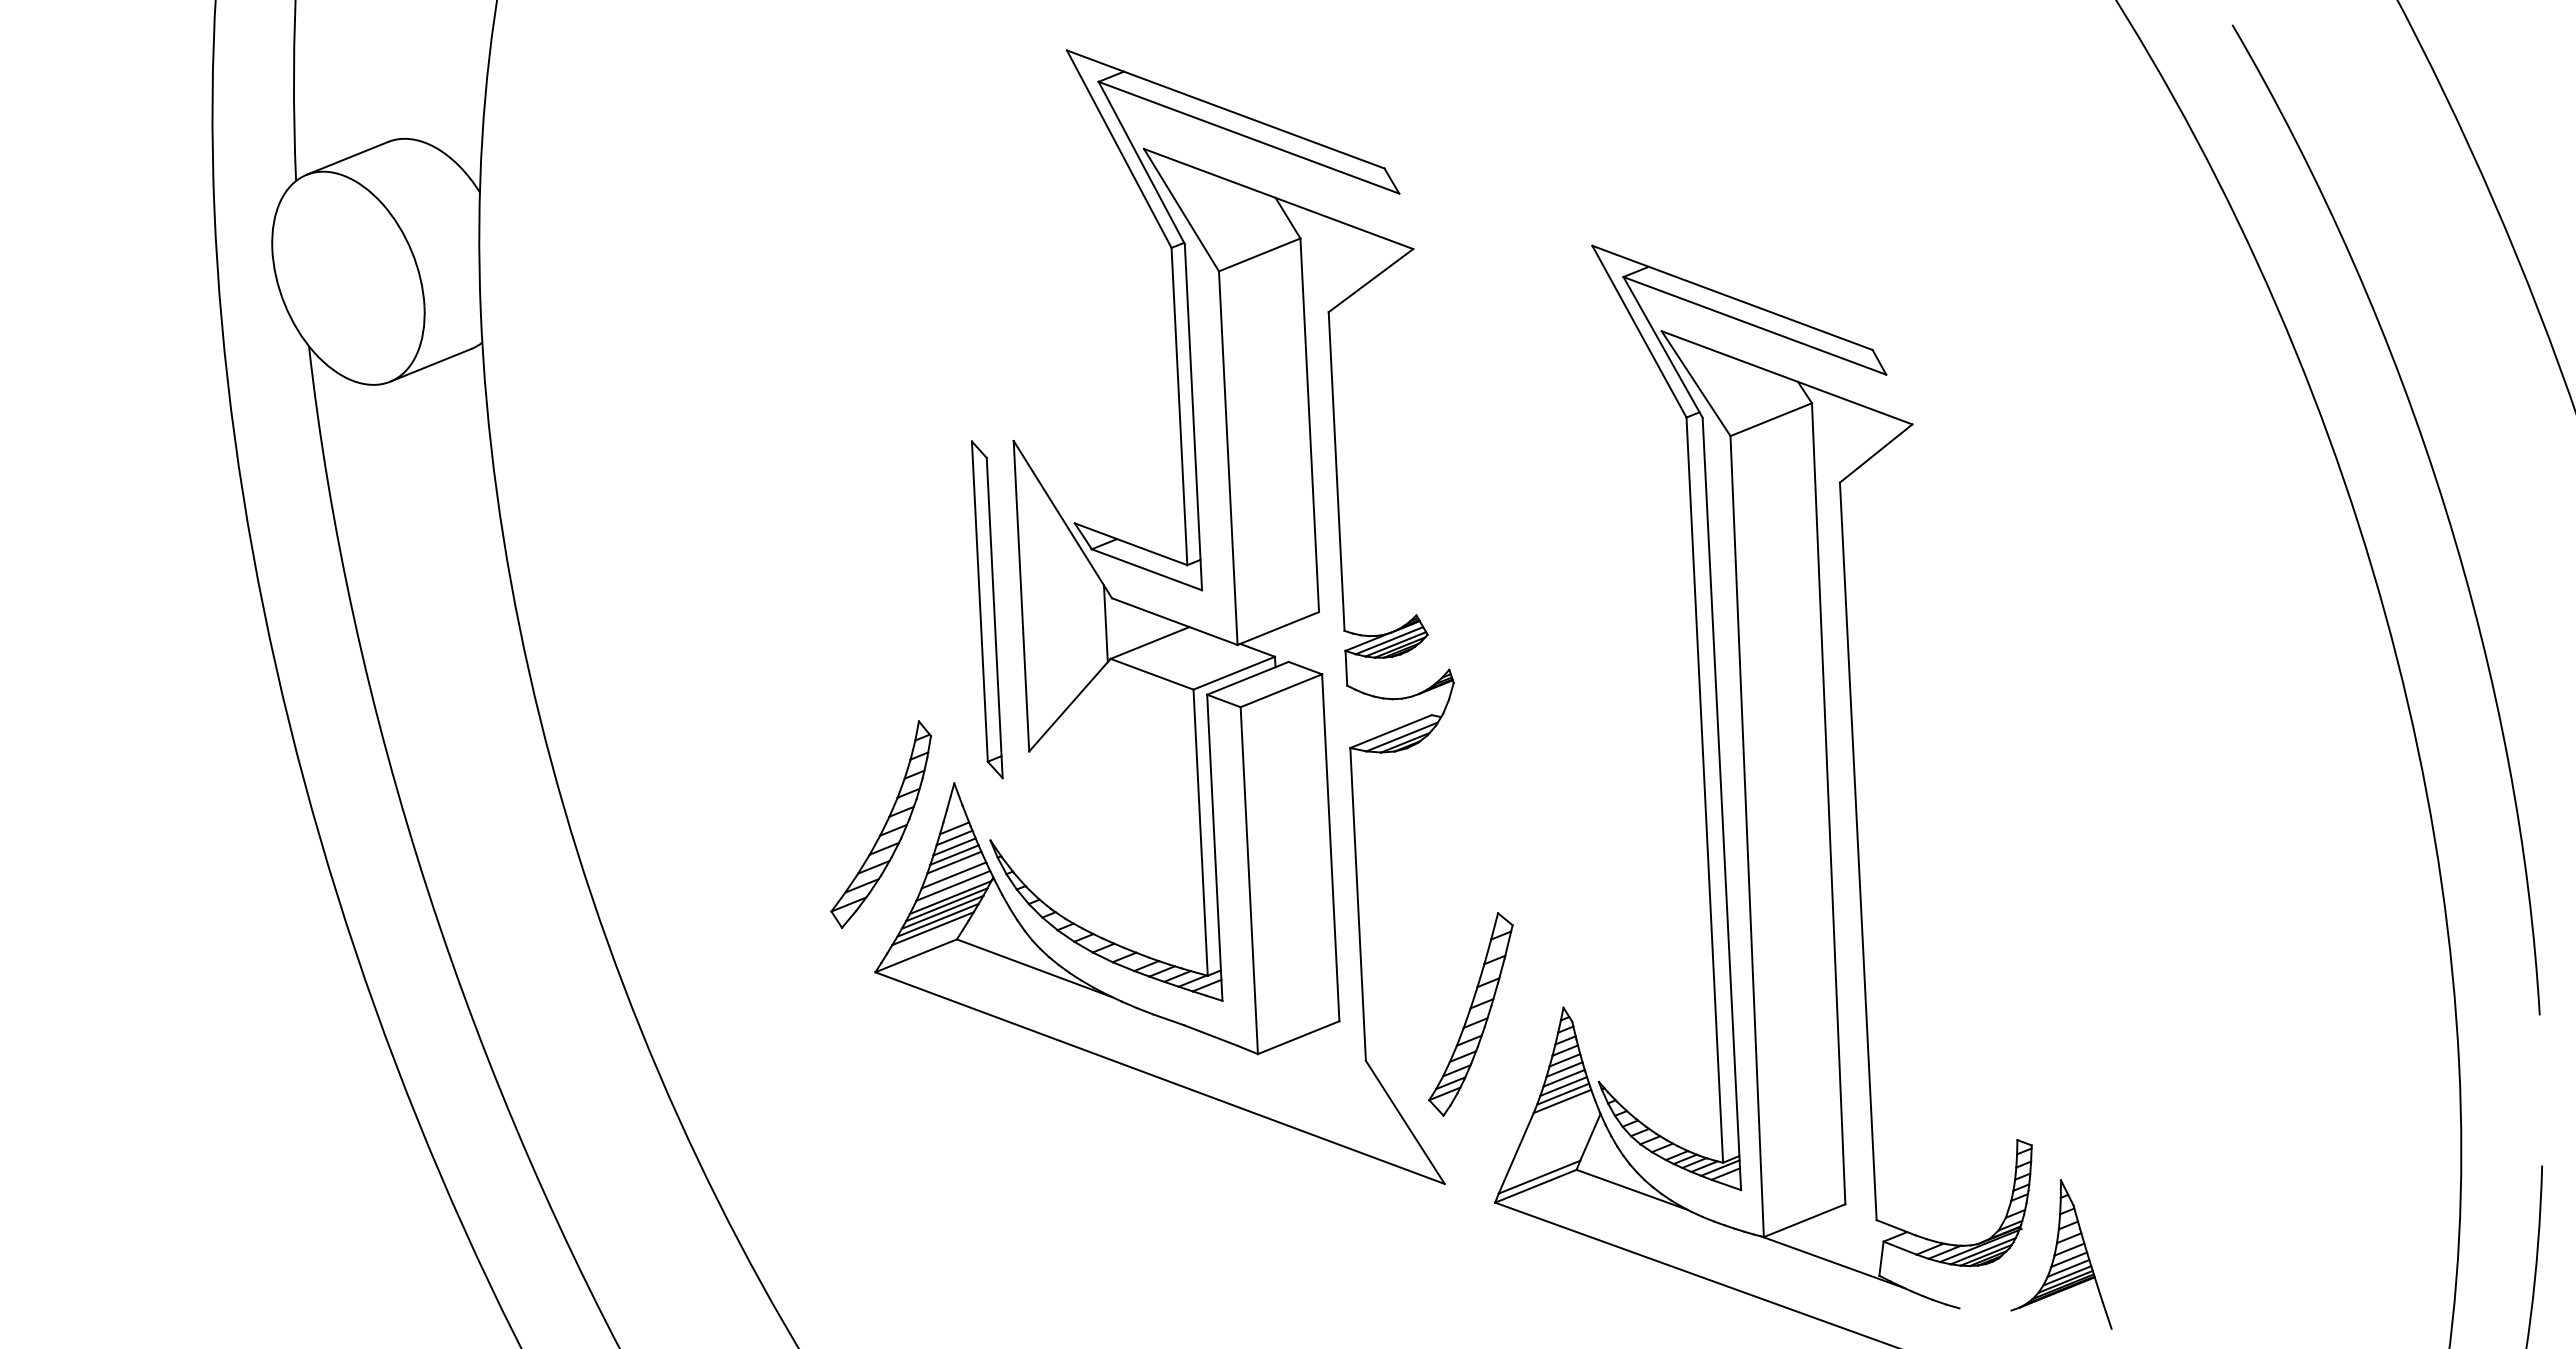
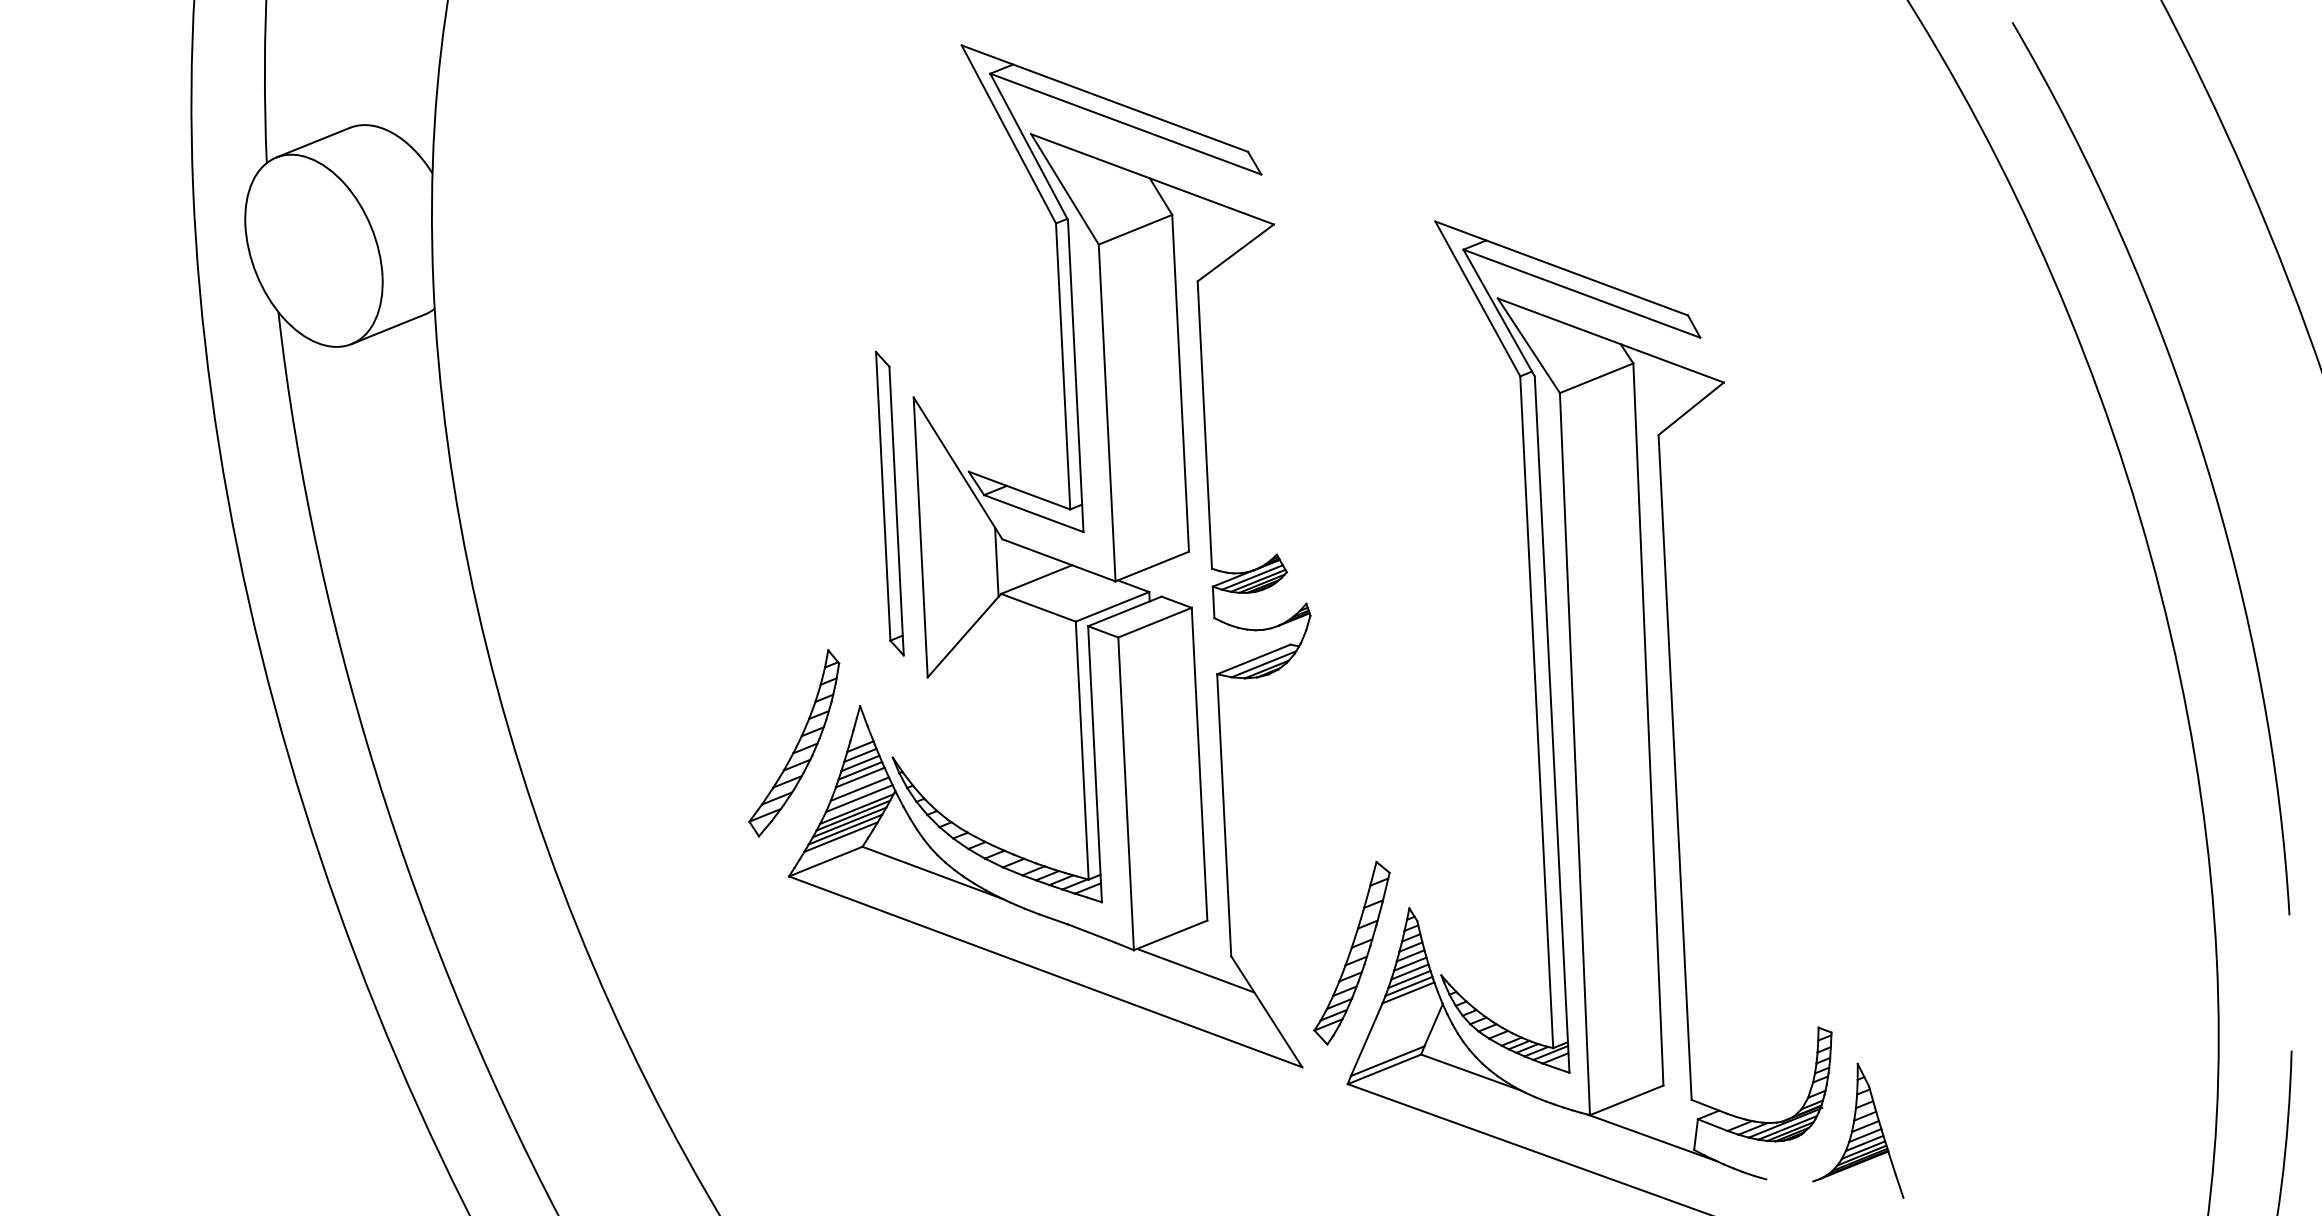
part: (986, 609) -> (889, 503), moved
part: (1470, 1014) -> (1351, 953), moved
line: (1326, 1076) -> (1195, 970), added

